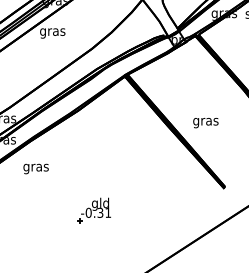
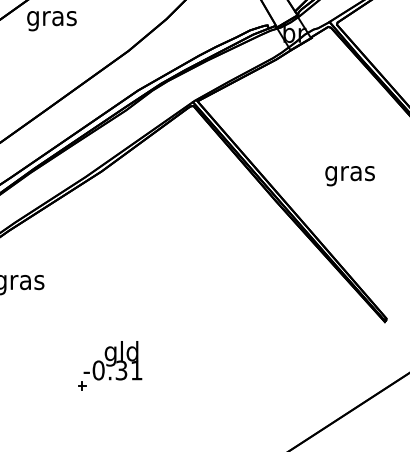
text: (205, 123) -> (349, 176), moved
part: (93, 210) -> (107, 365), moved

